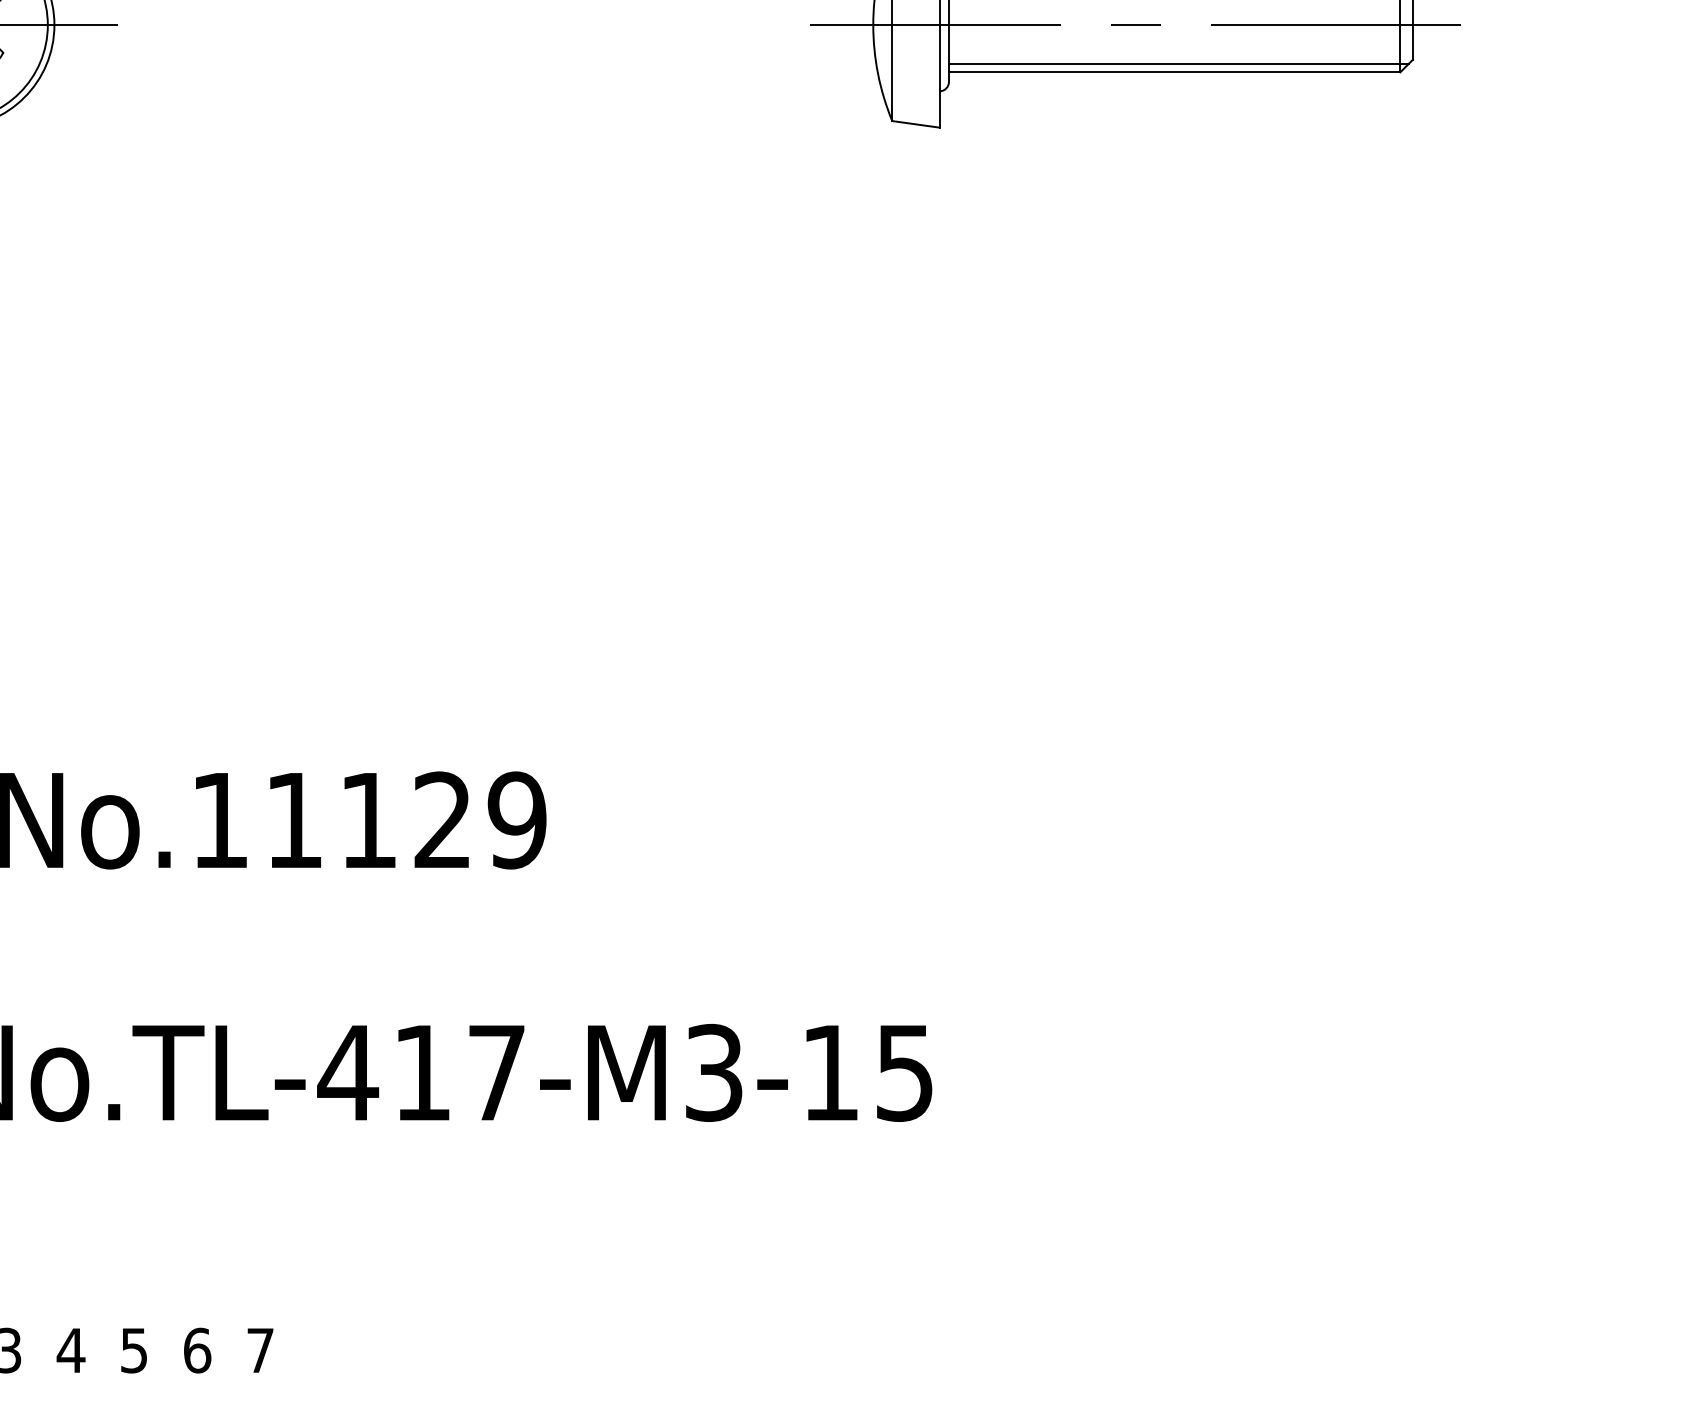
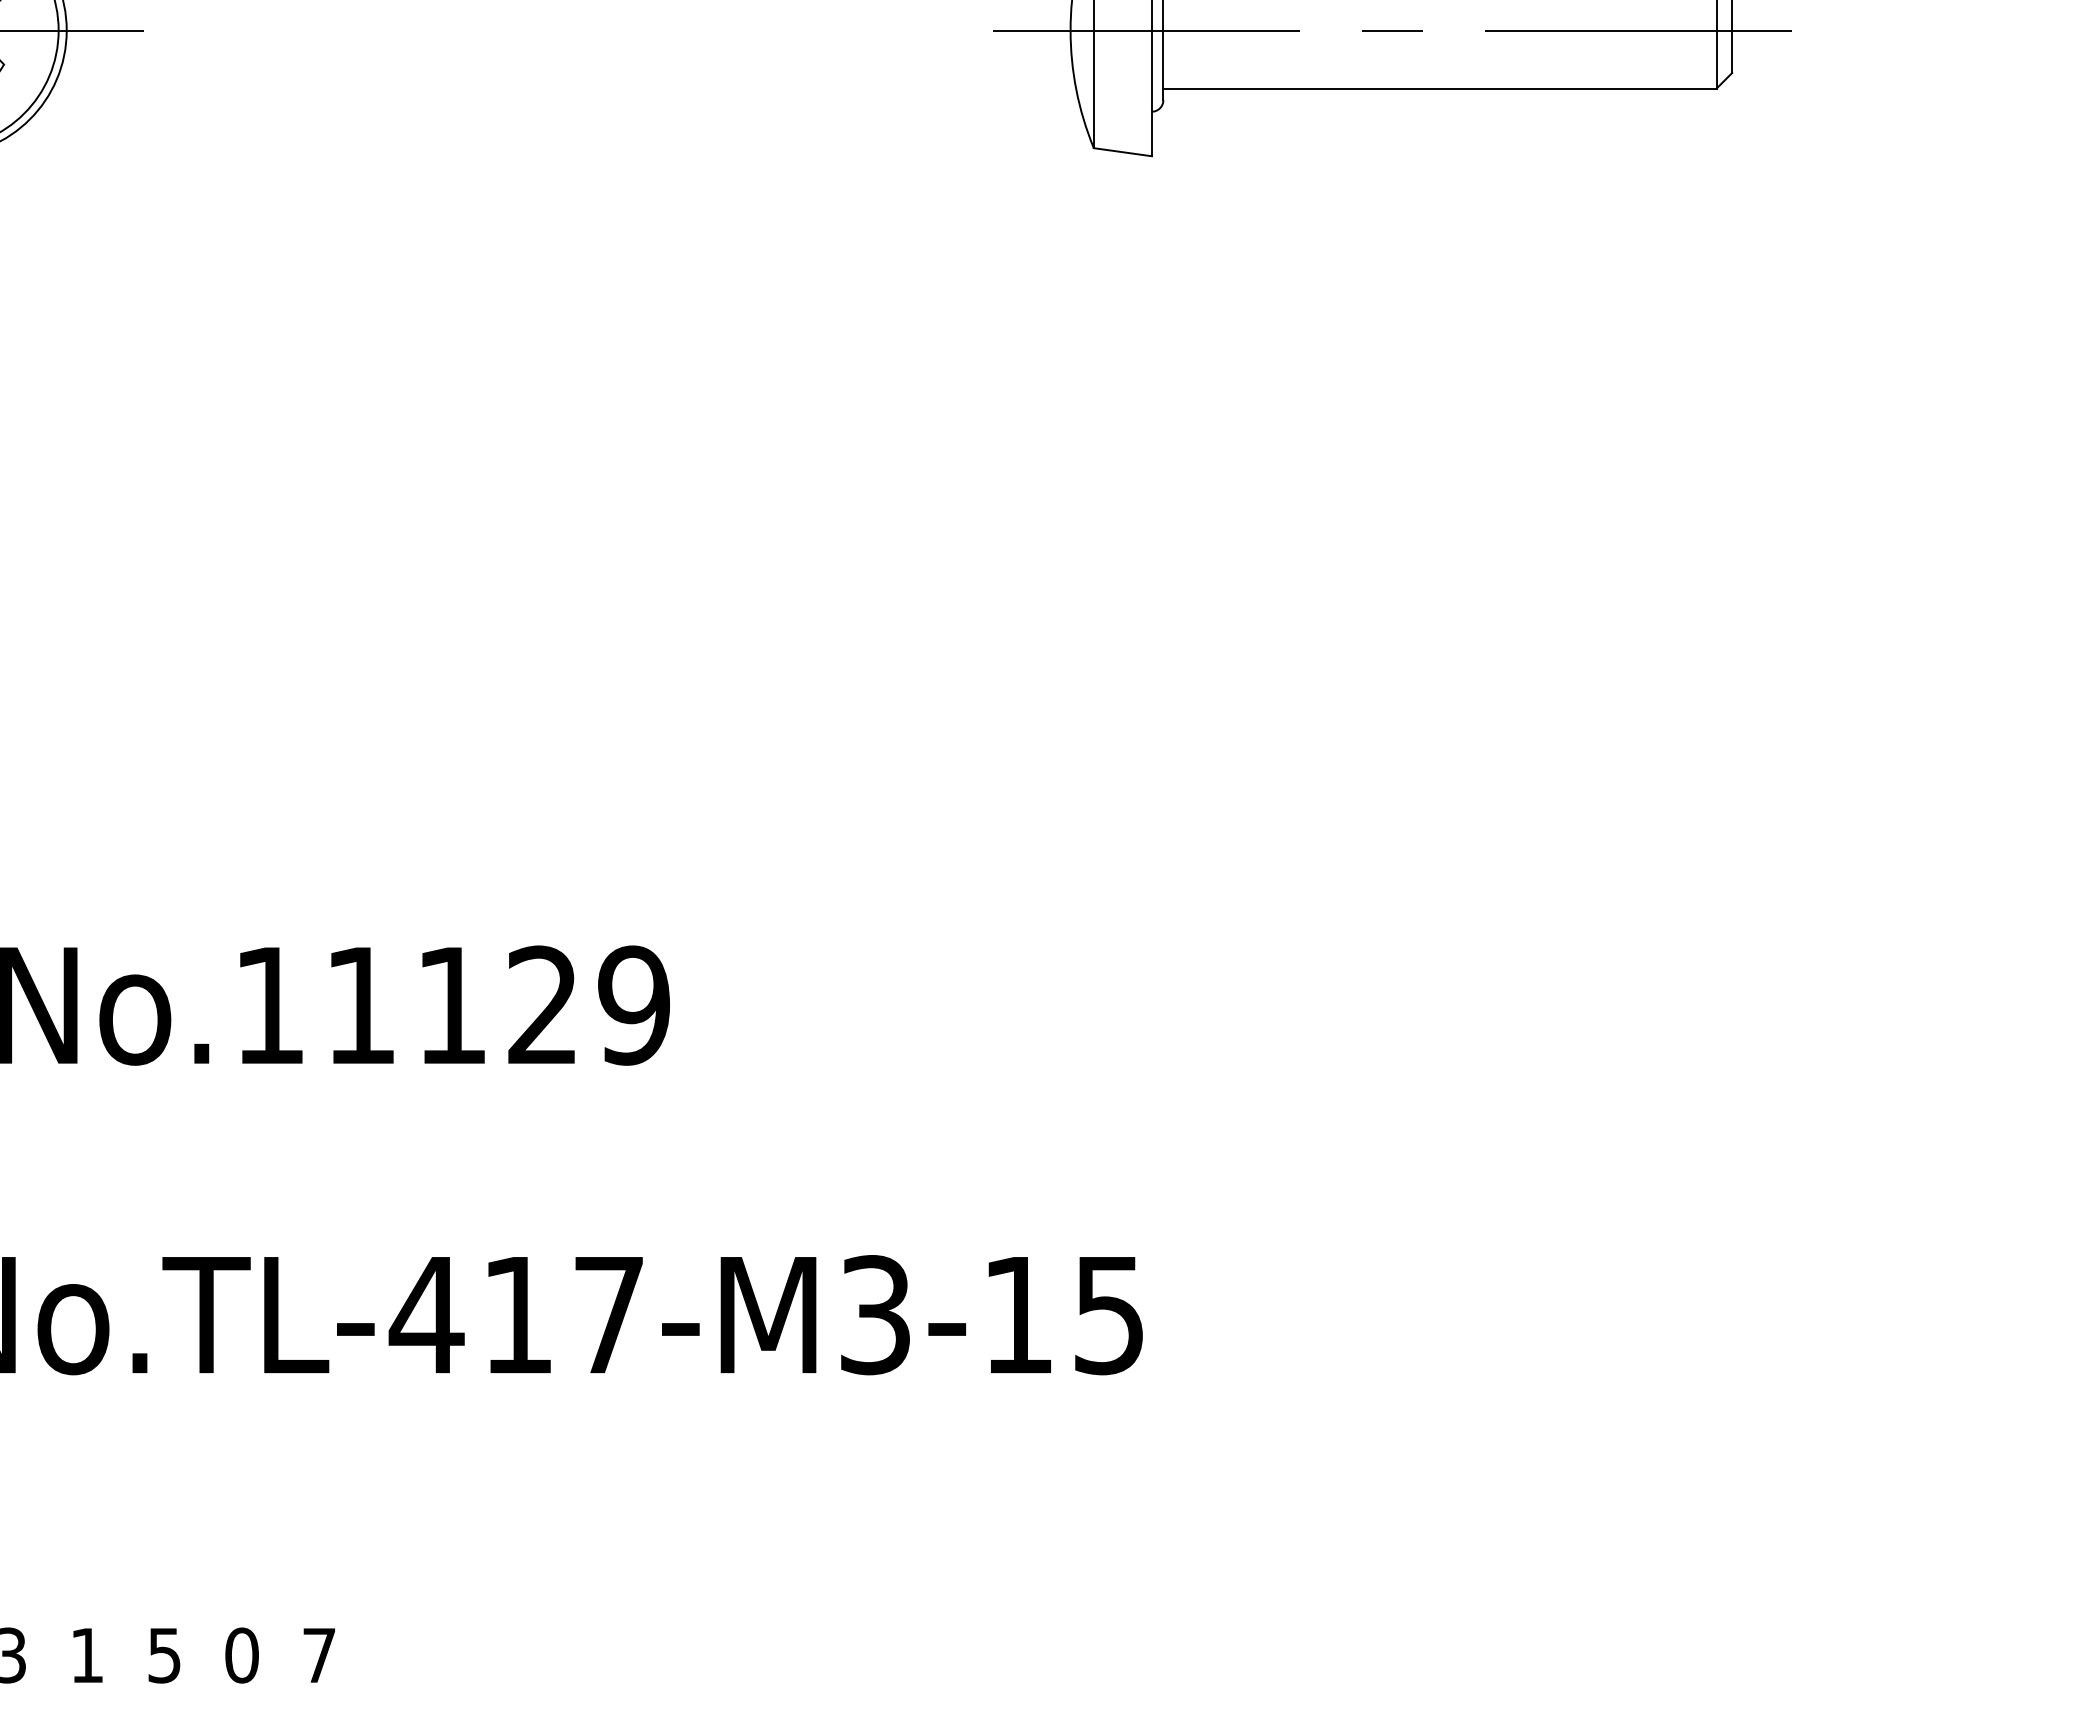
line: (1179, 64) -> (1445, 78), removed
text: (70, 1350) -> (86, 1655), 4 -> 1
text: (197, 1350) -> (242, 1655), 6 -> 0

